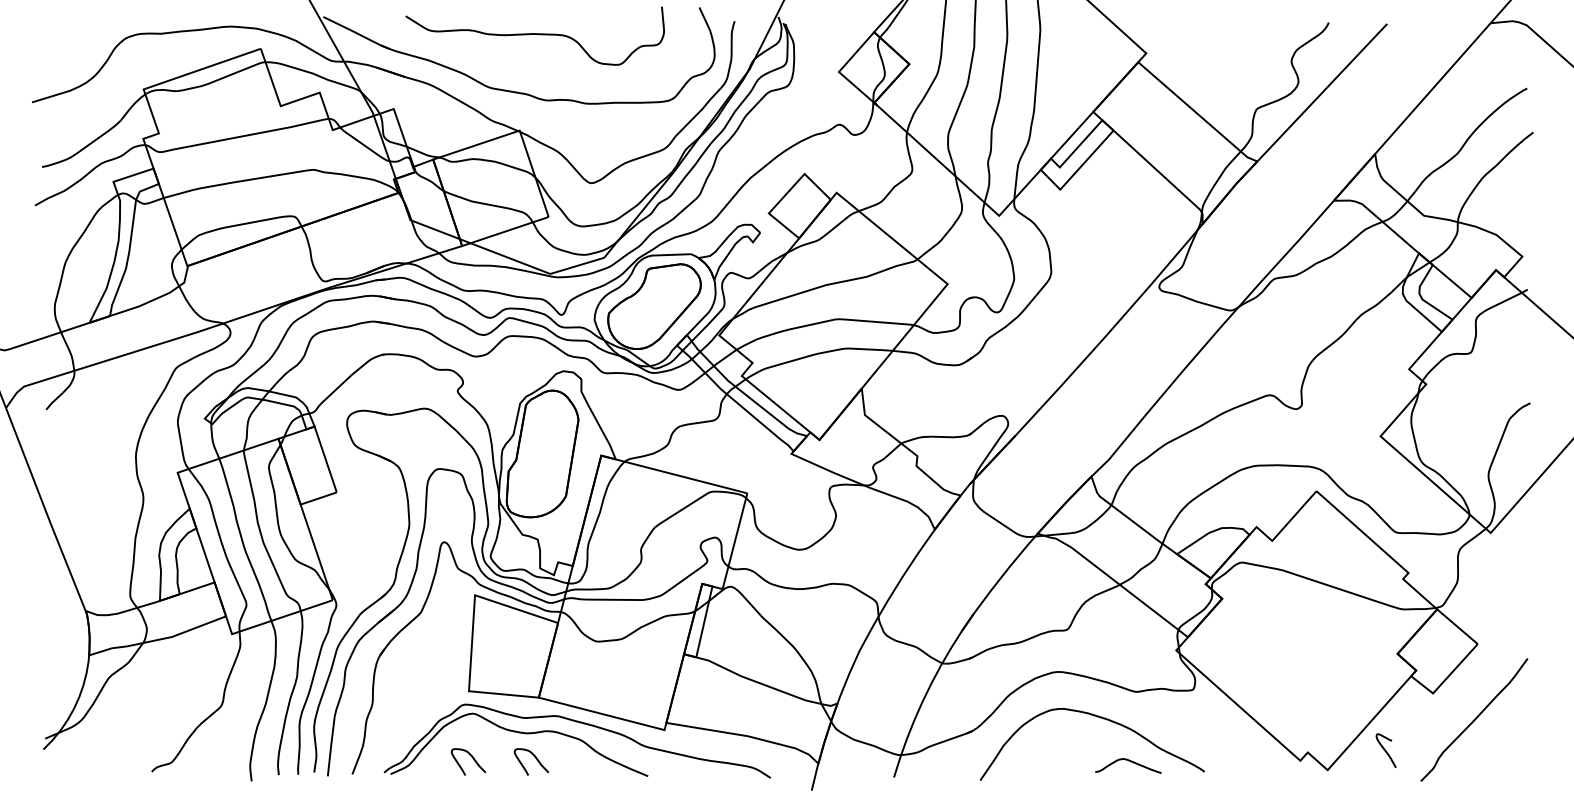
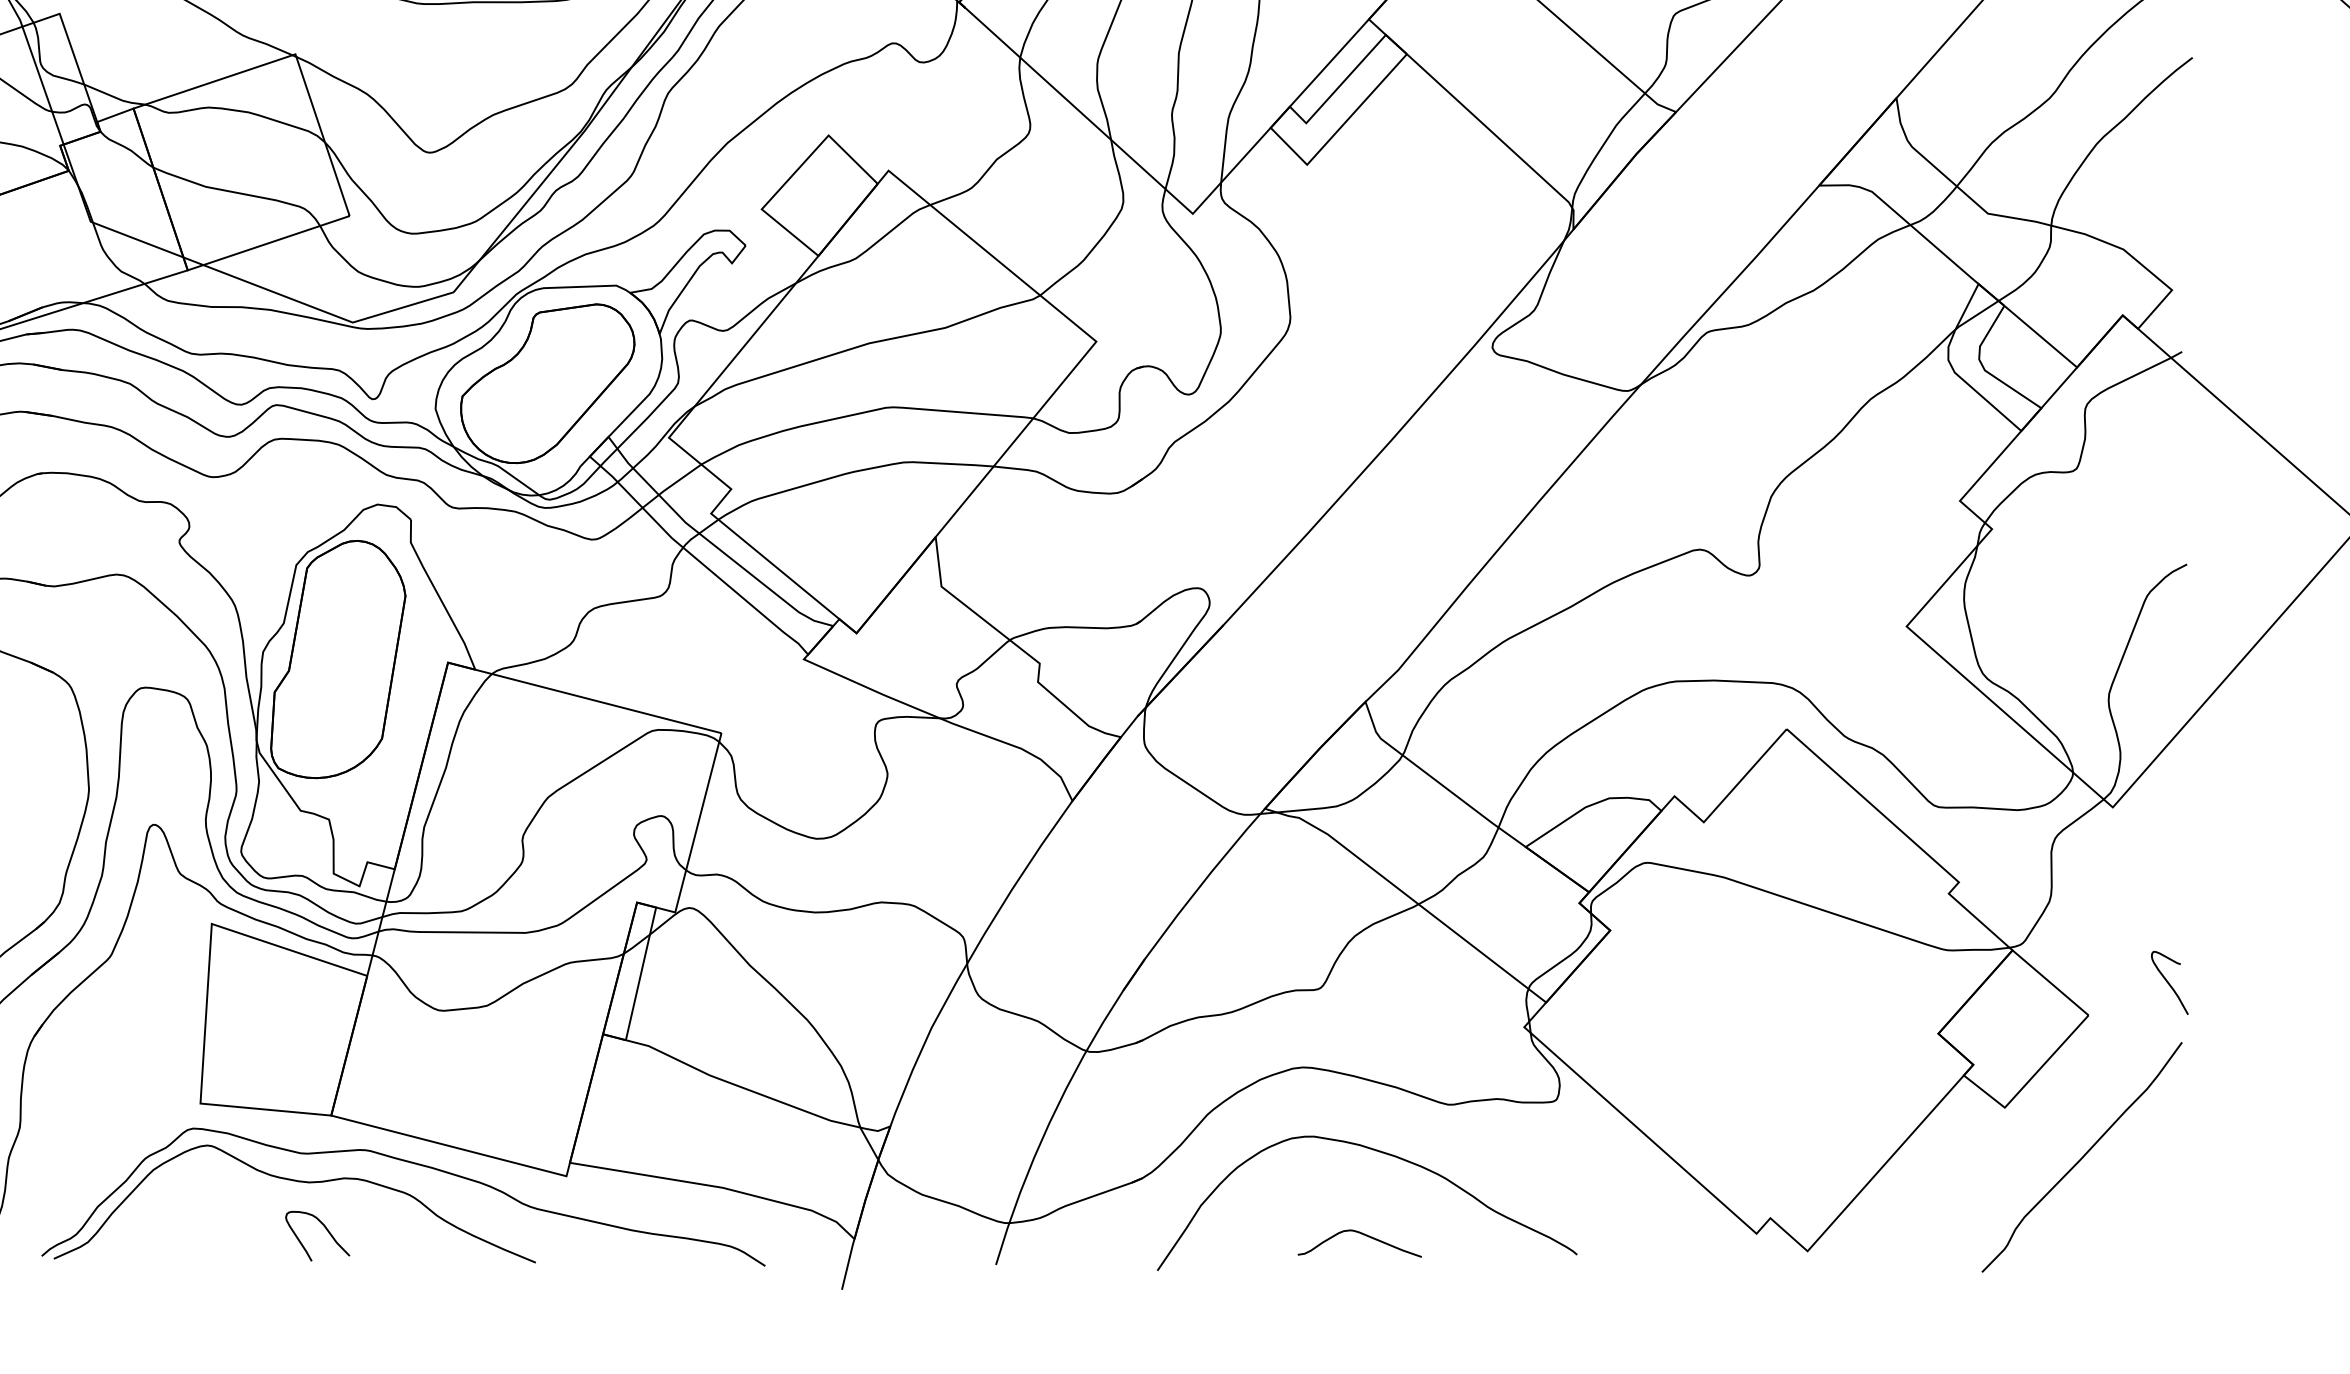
curve: (1385, 750) -> (2168, 982), moved
curve: (471, 757) -> (205, 1227), removed
curve: (1130, 762) -> (1363, 1236), moved

